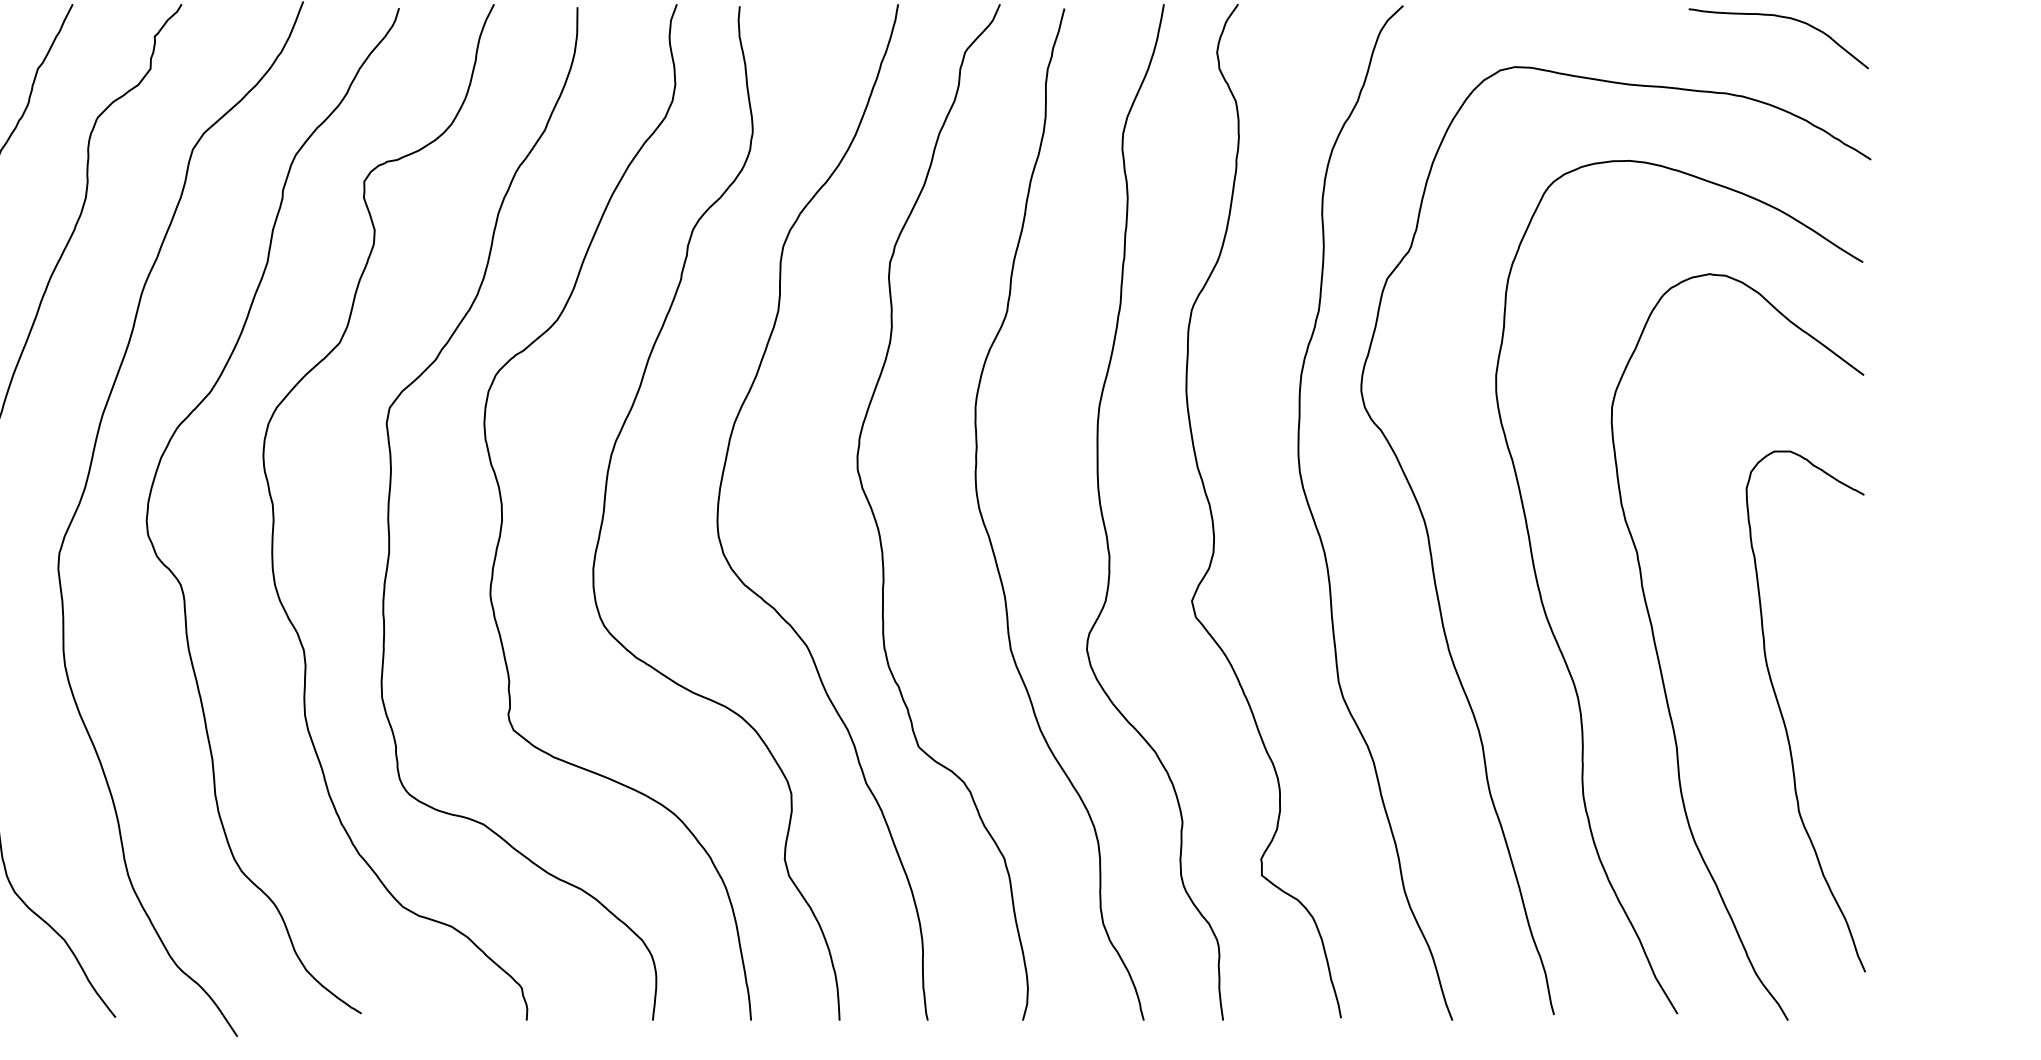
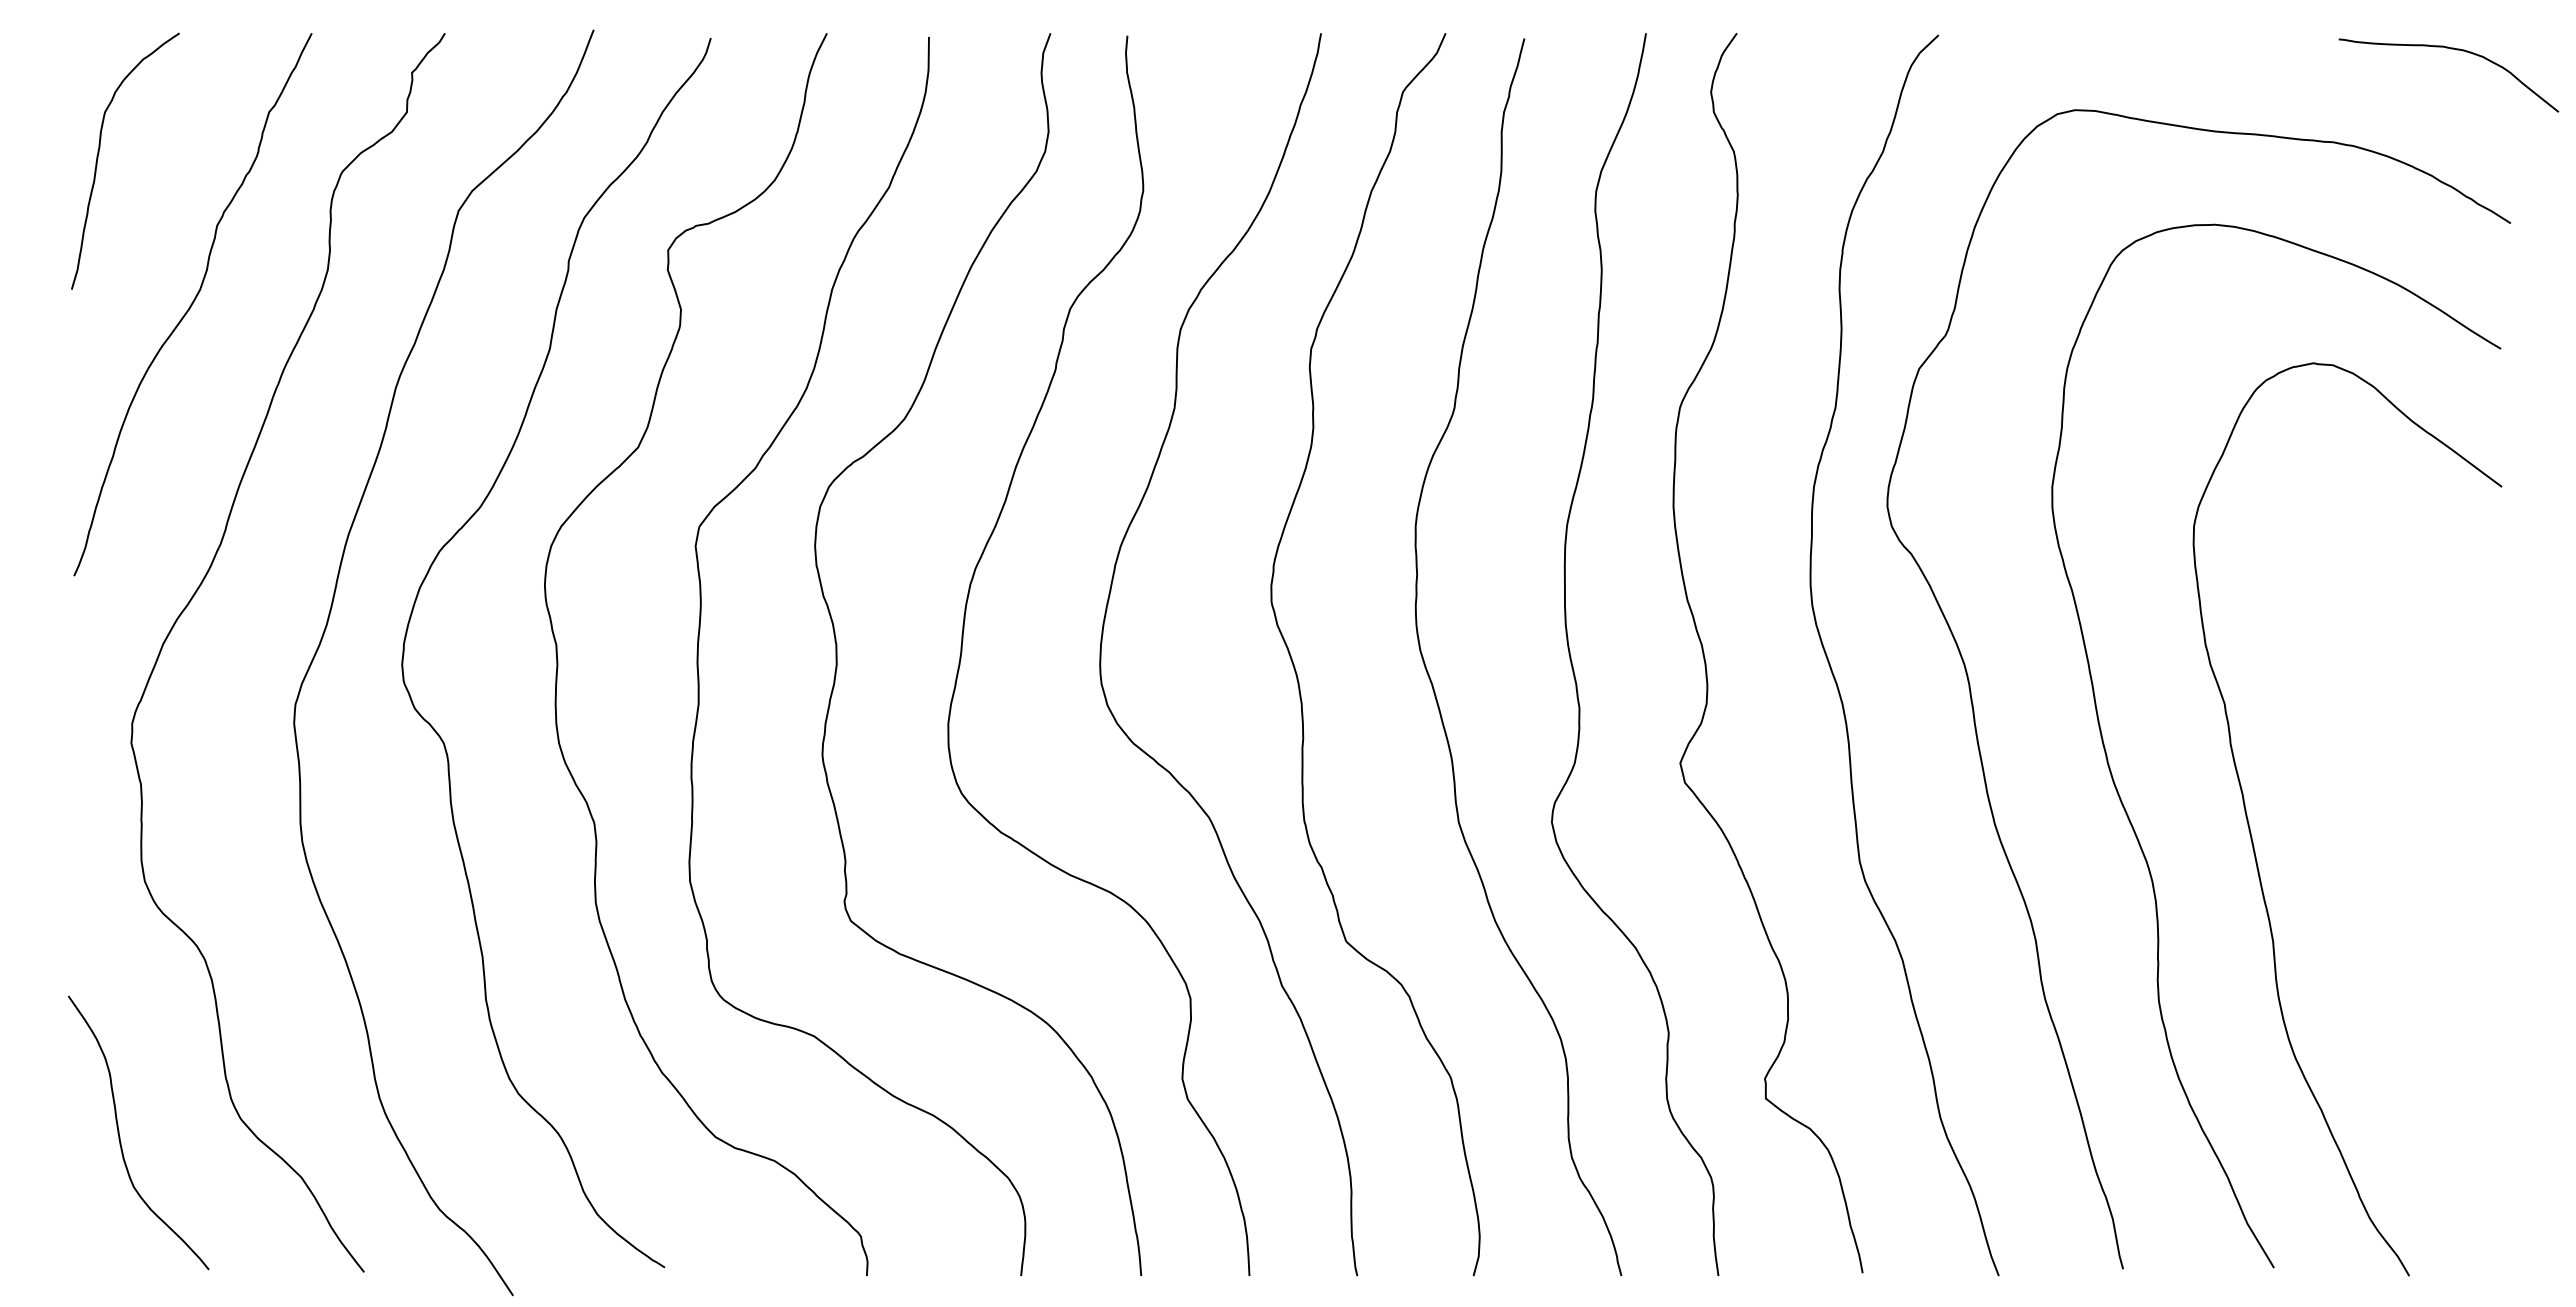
curve: (1780, 17) -> (2450, 49), moved
curve: (1784, 719) -> (2404, 907), removed

